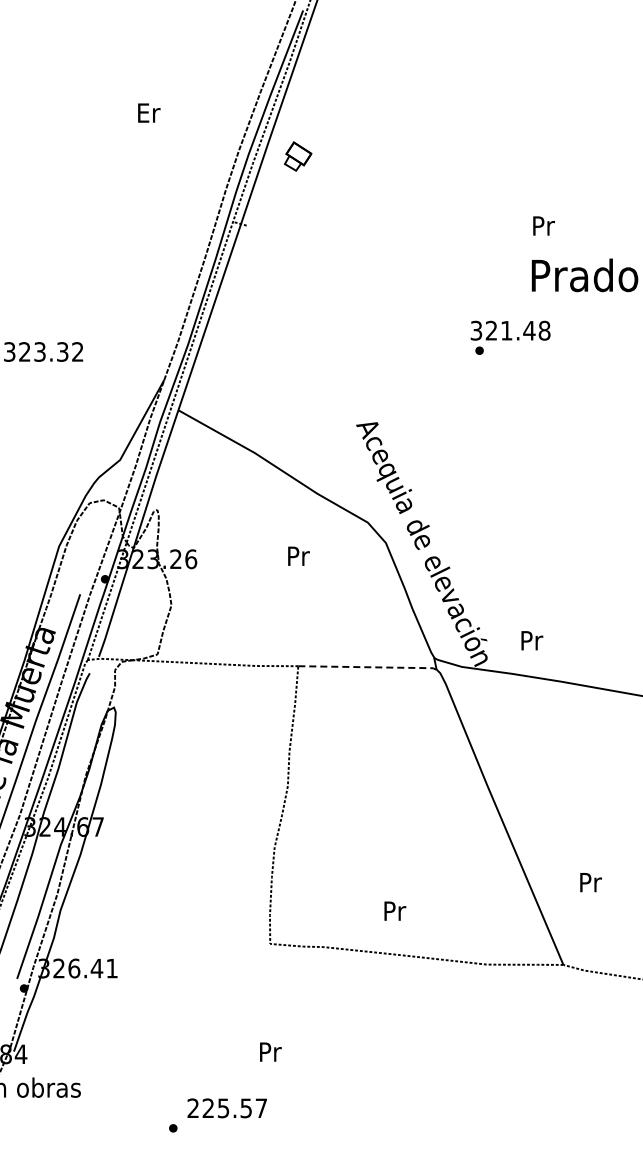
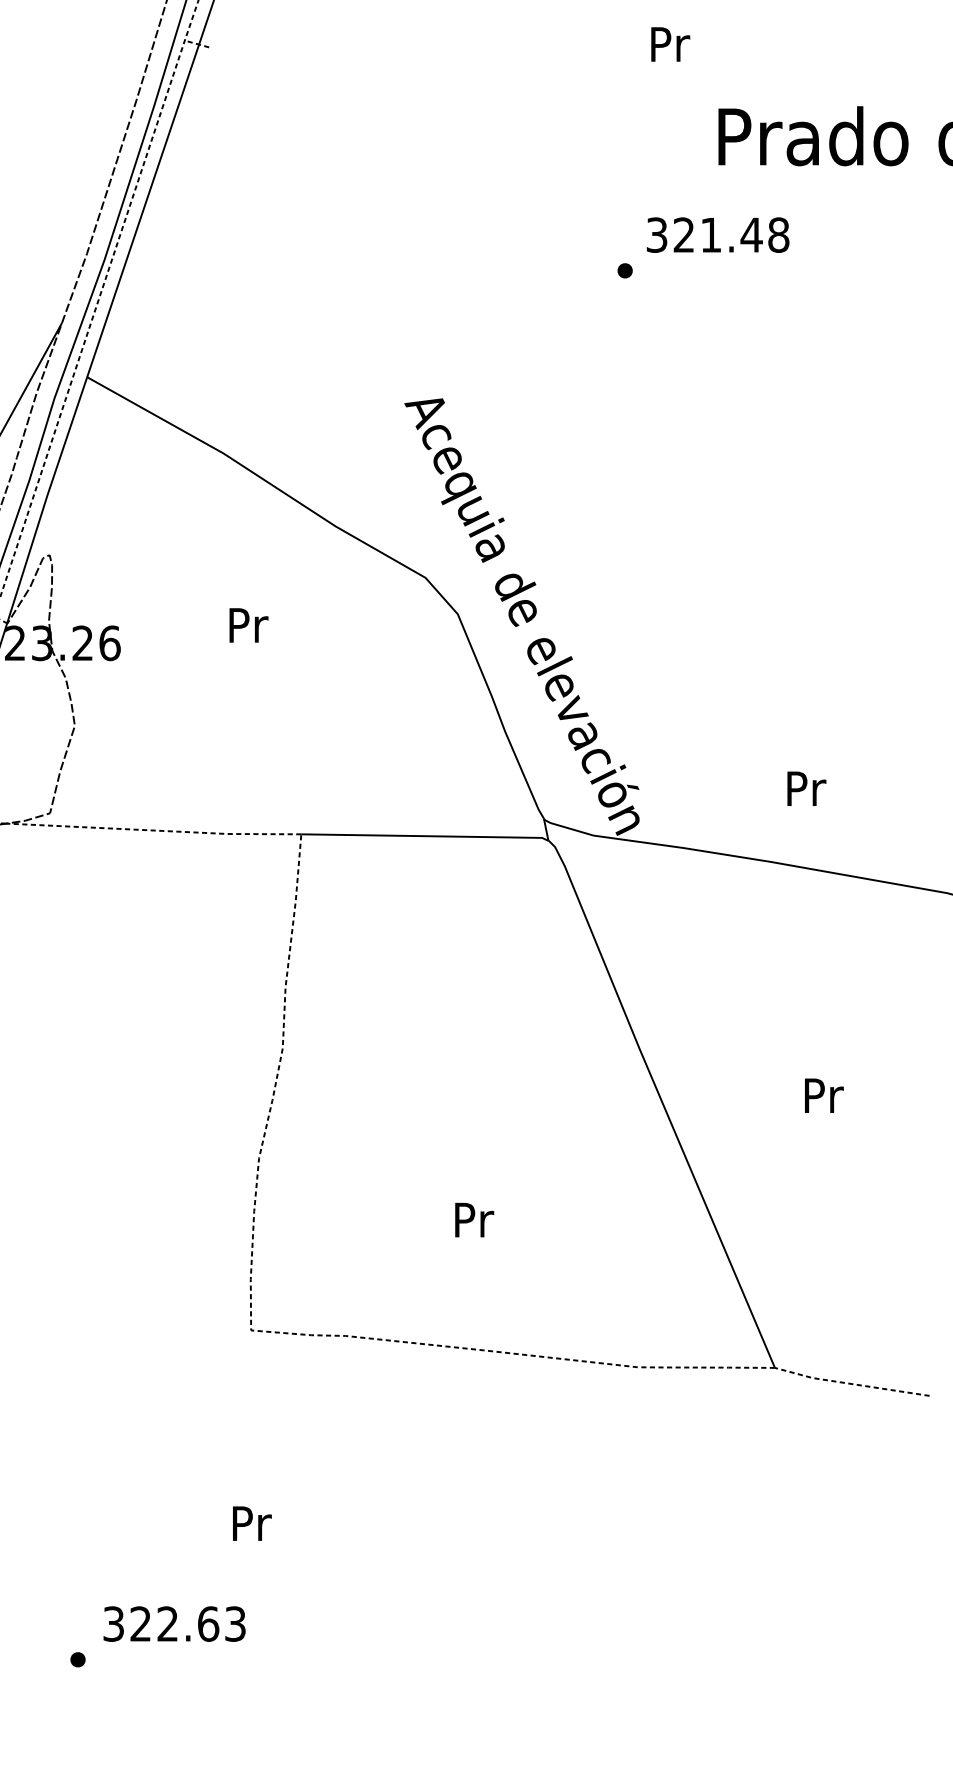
text: (543, 225) -> (669, 43), moved
text: (510, 330) -> (717, 234), moved
text: (298, 555) -> (248, 624), moved
text: (532, 640) -> (807, 788), moved
line: (368, 667) -> (426, 836), dashed -> solid
text: (590, 882) -> (823, 1095), moved
text: (395, 910) -> (474, 1218), moved
text: (227, 1108) -> (174, 1624), 225.57 -> 322.63

